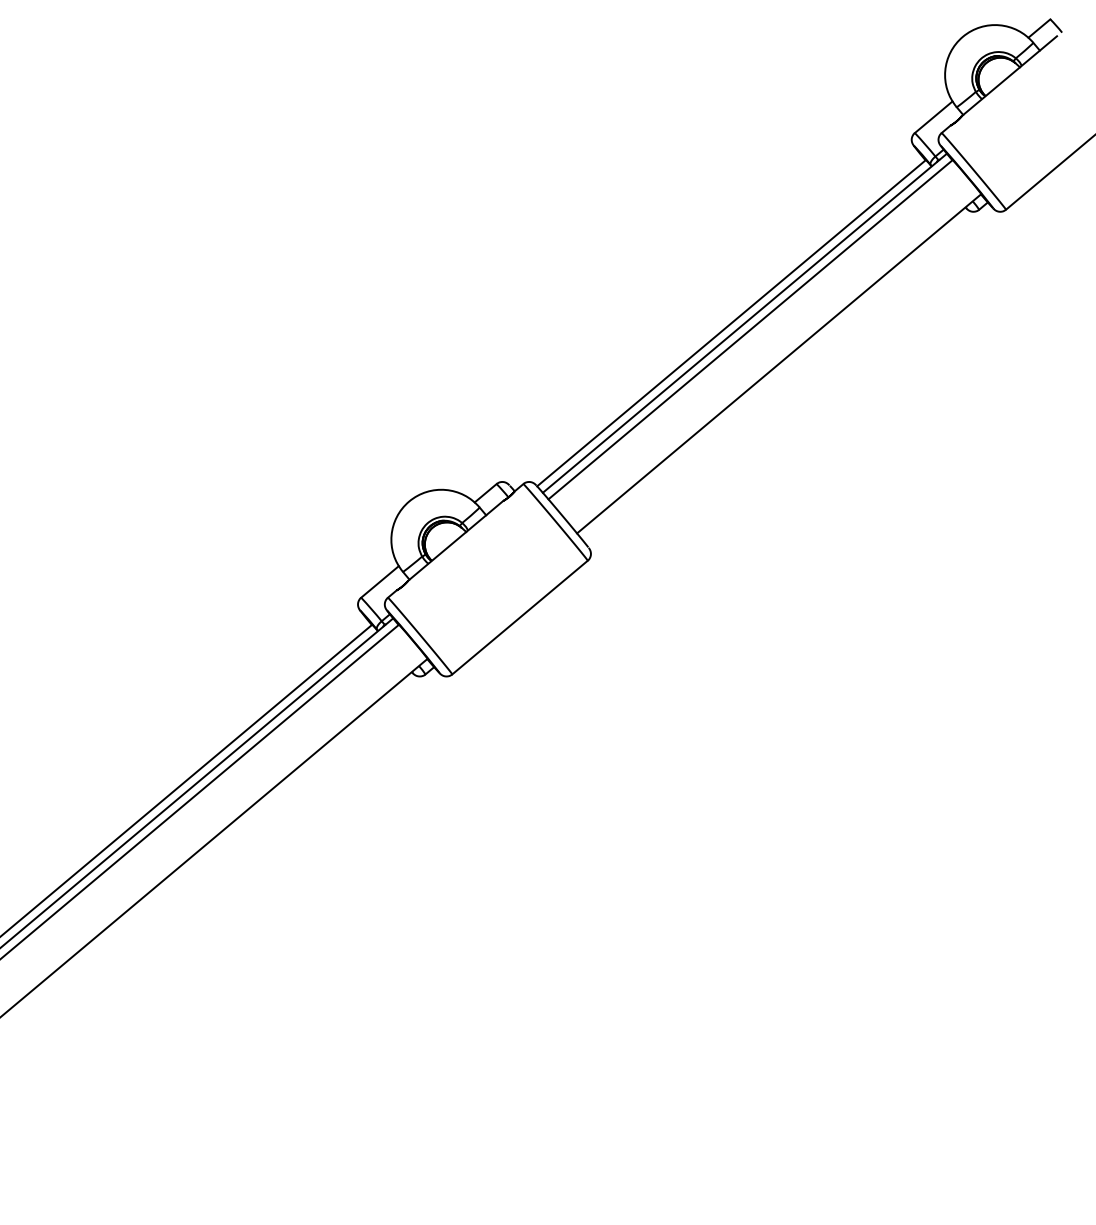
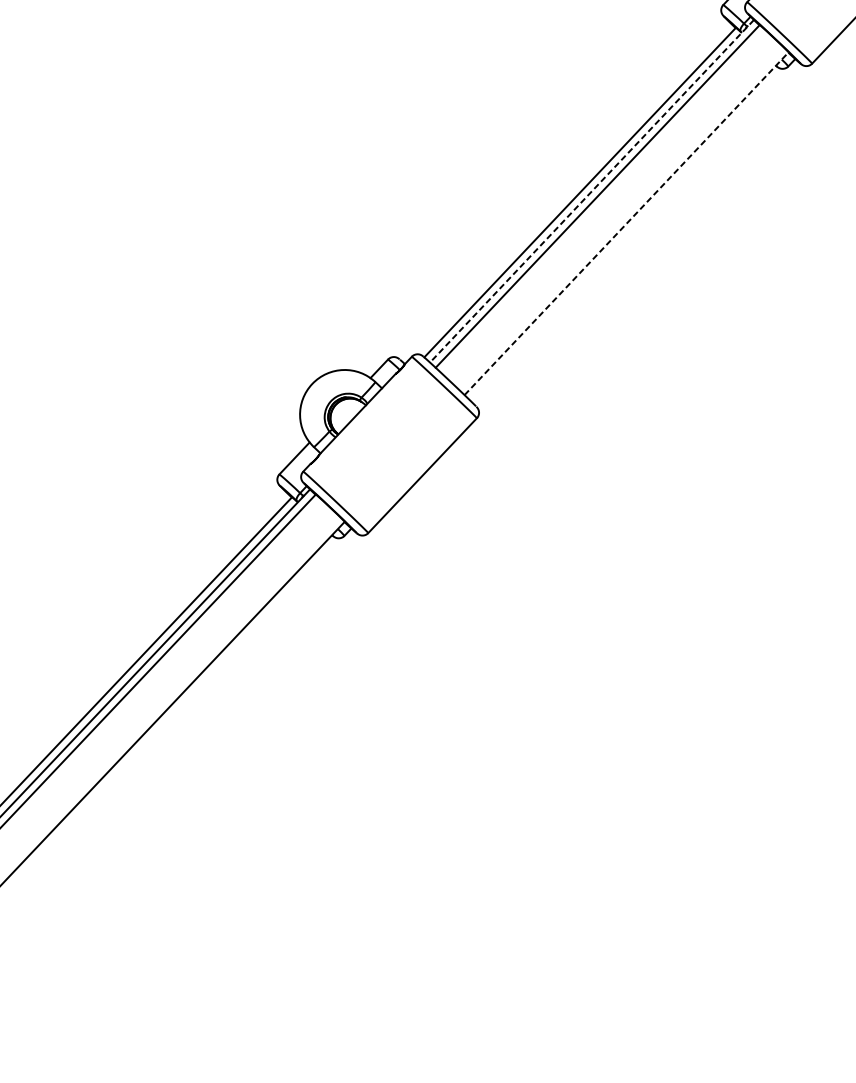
line: (744, 323) -> (591, 191), solid -> dashed
line: (779, 363) -> (626, 223), solid -> dashed

